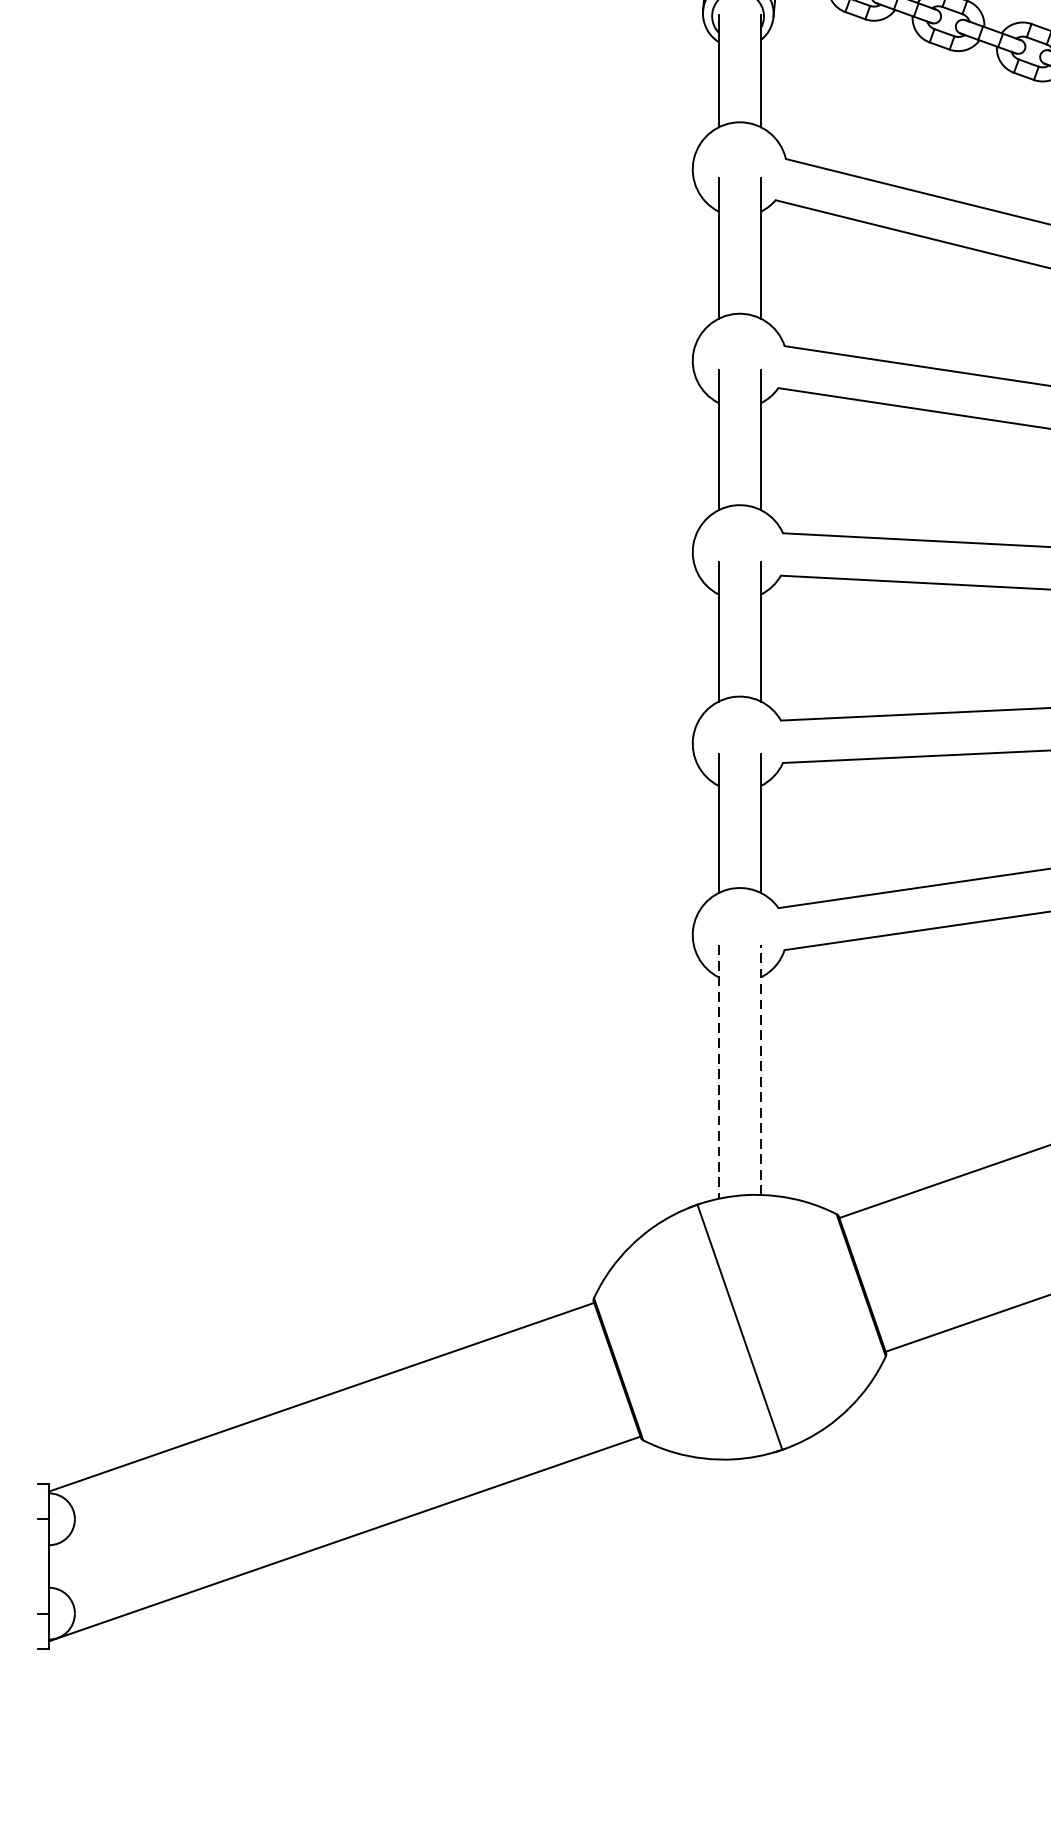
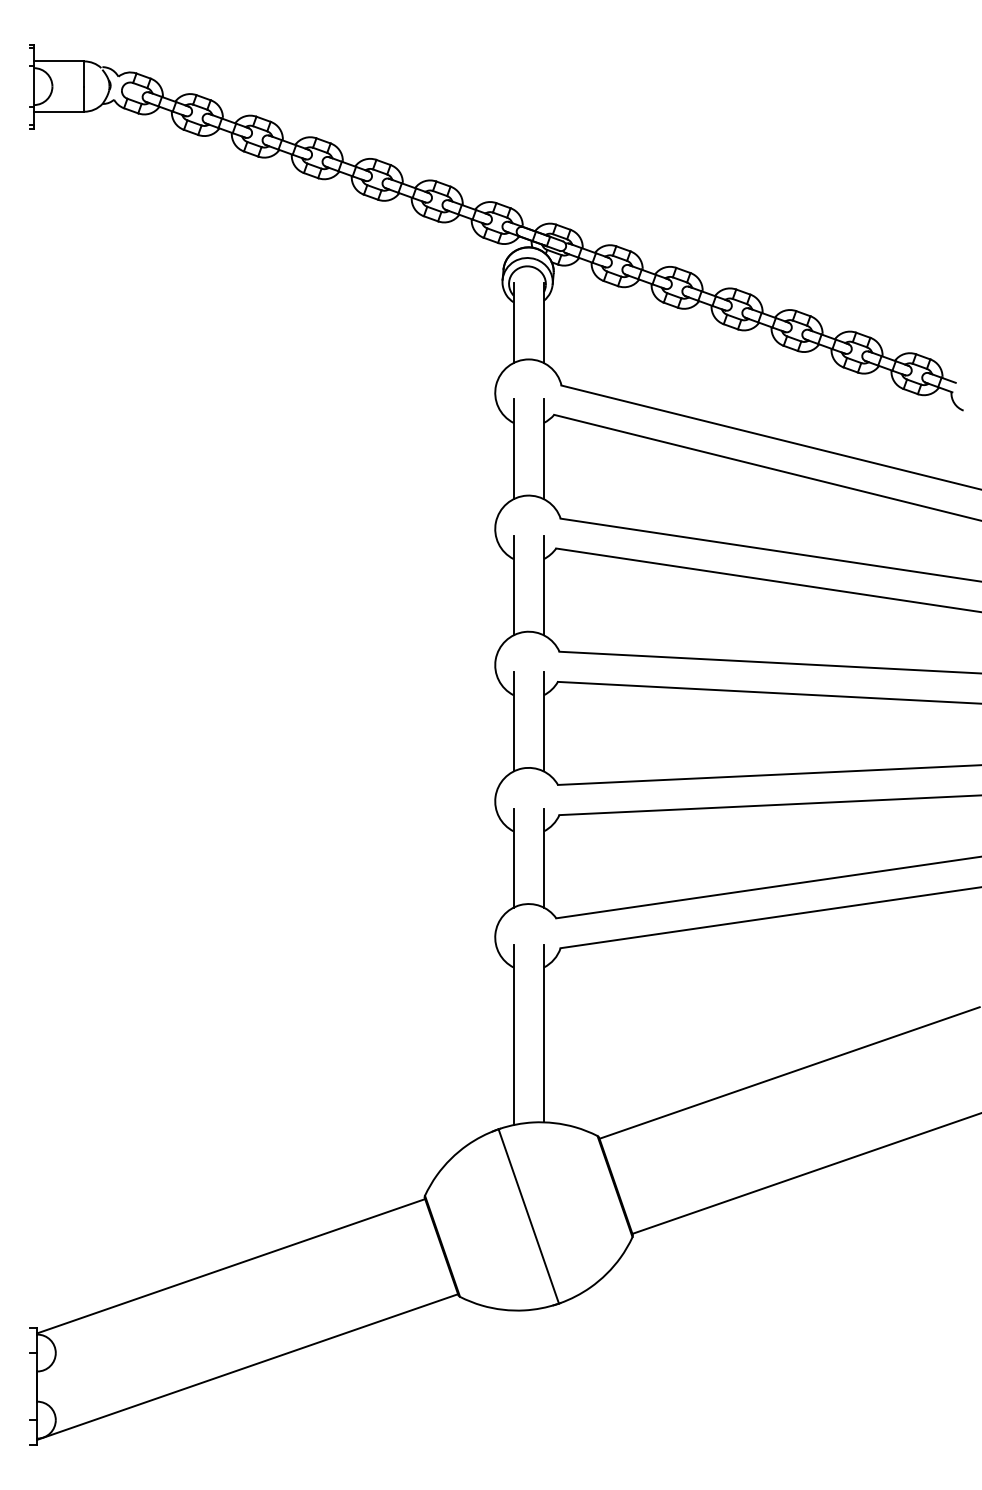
line: (760, 1070) -> (543, 1033), dashed -> solid
line: (718, 1072) -> (513, 1035), dashed -> solid

